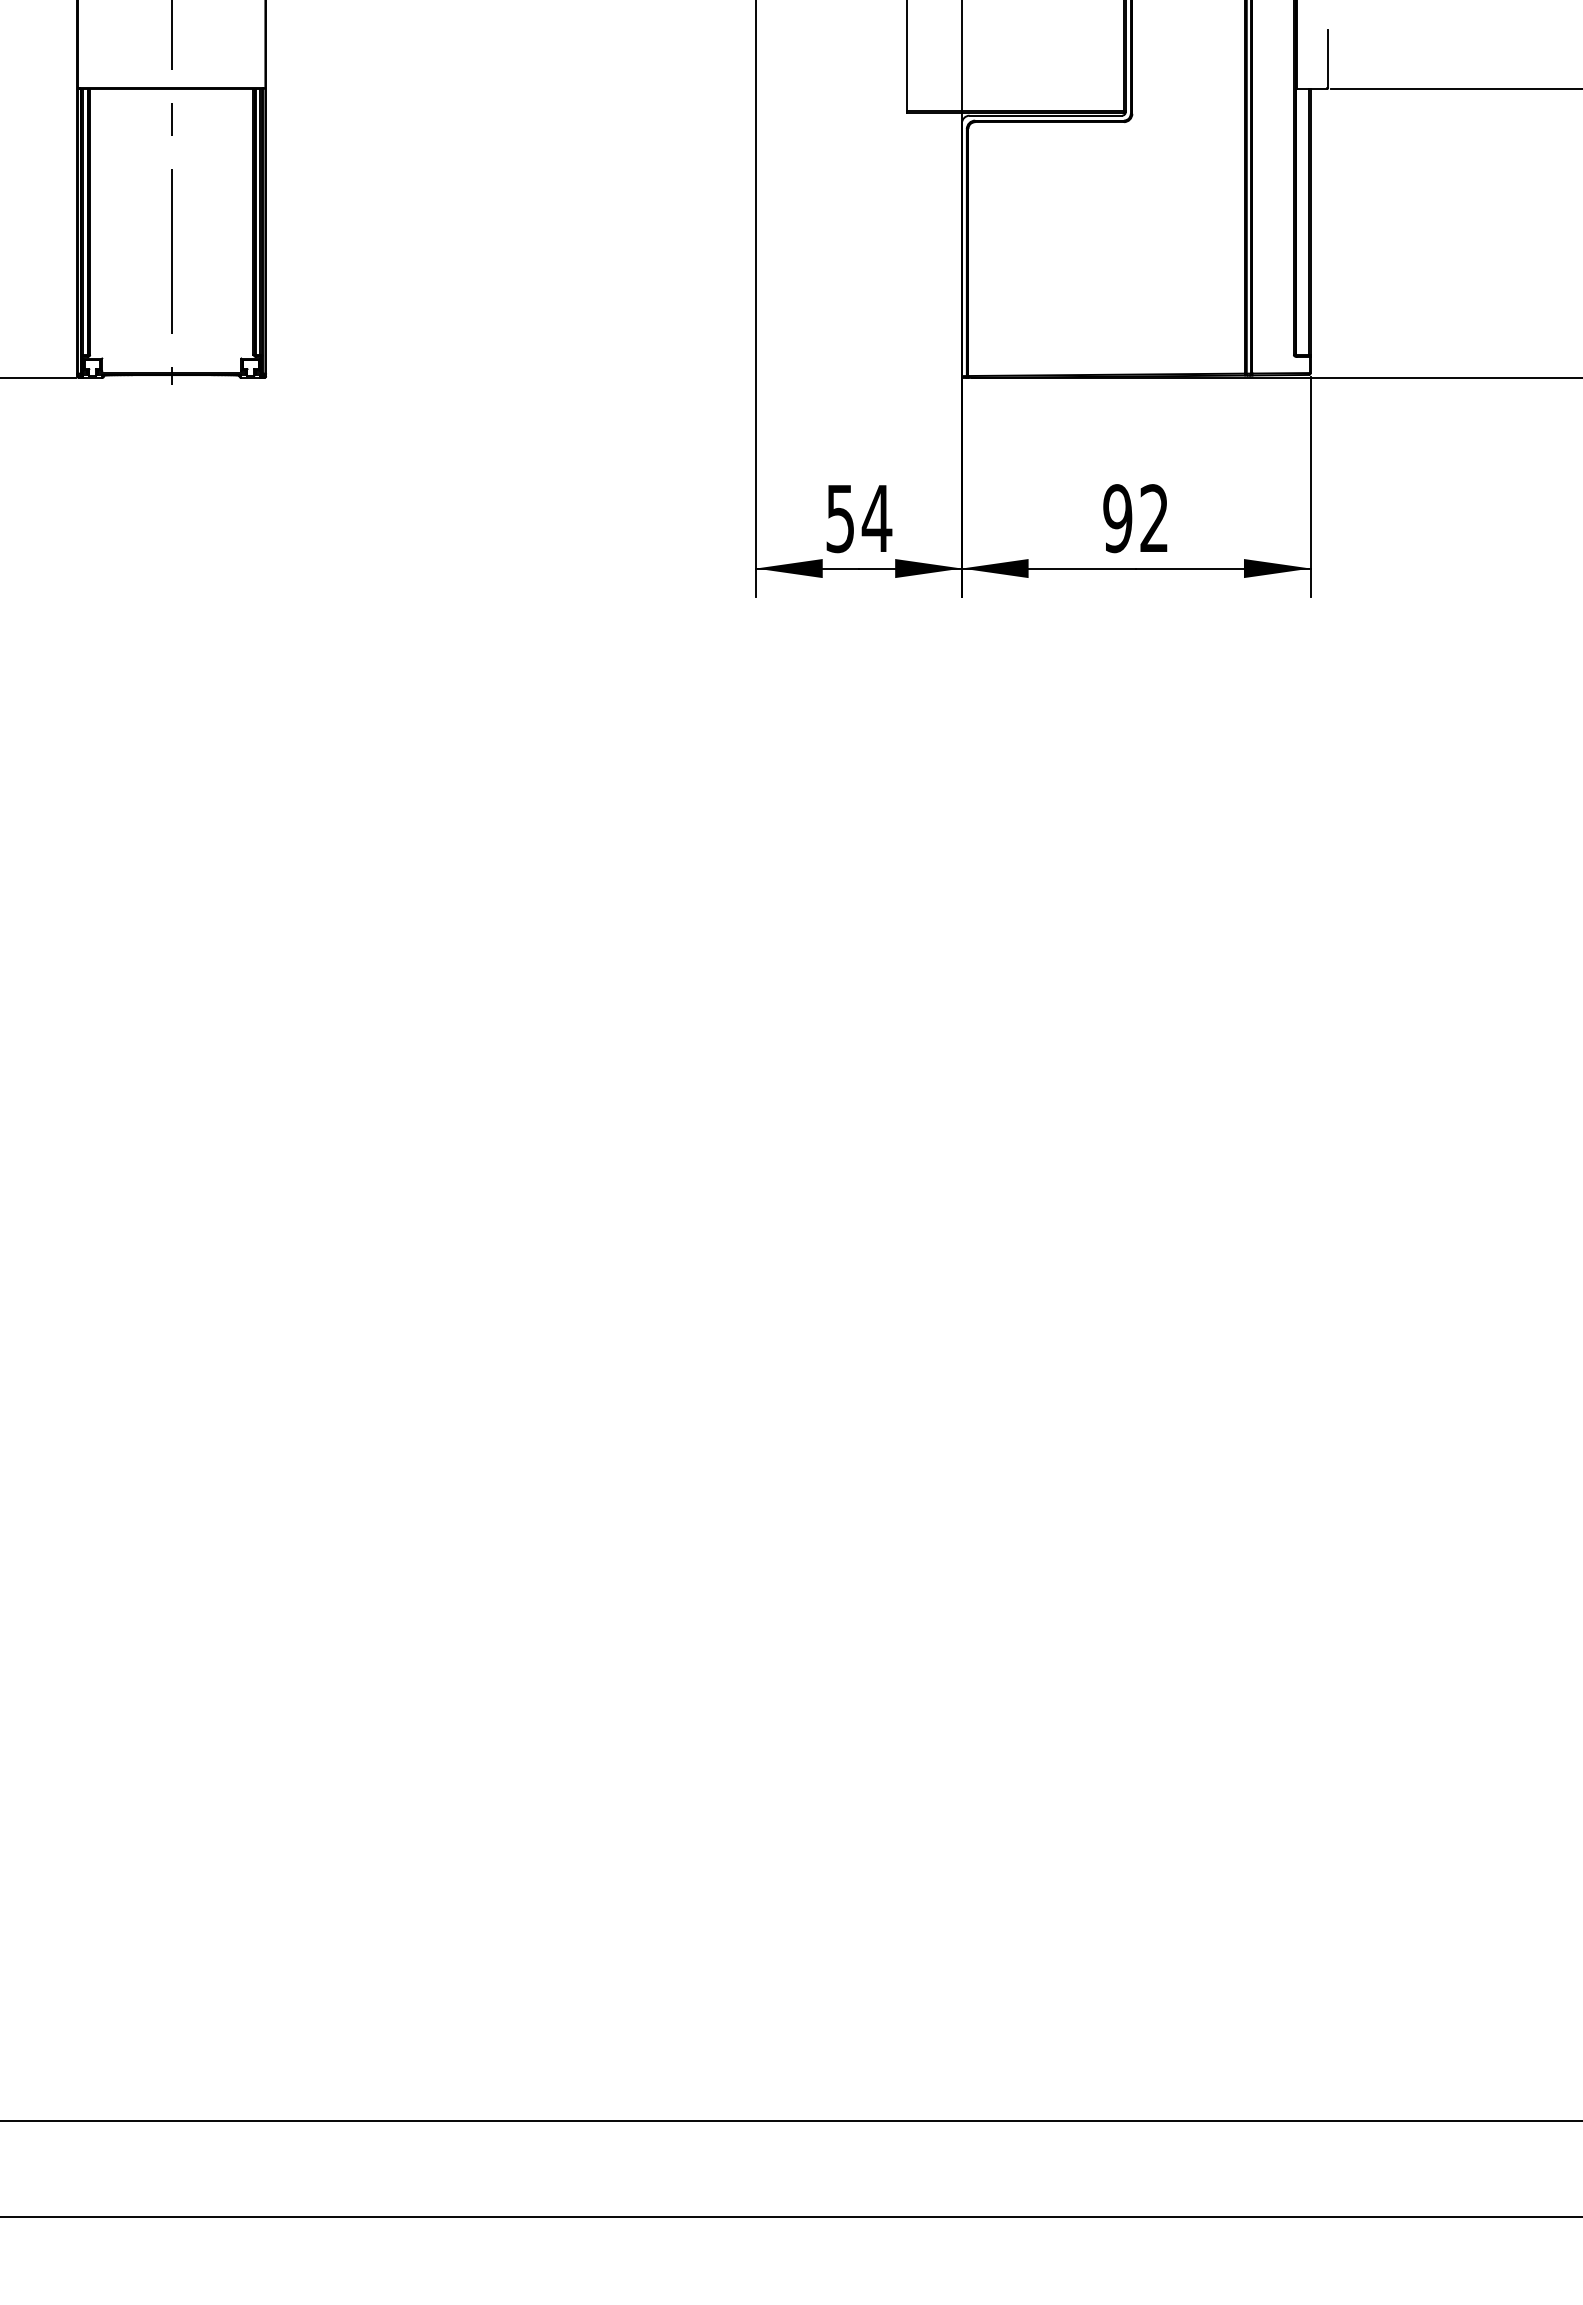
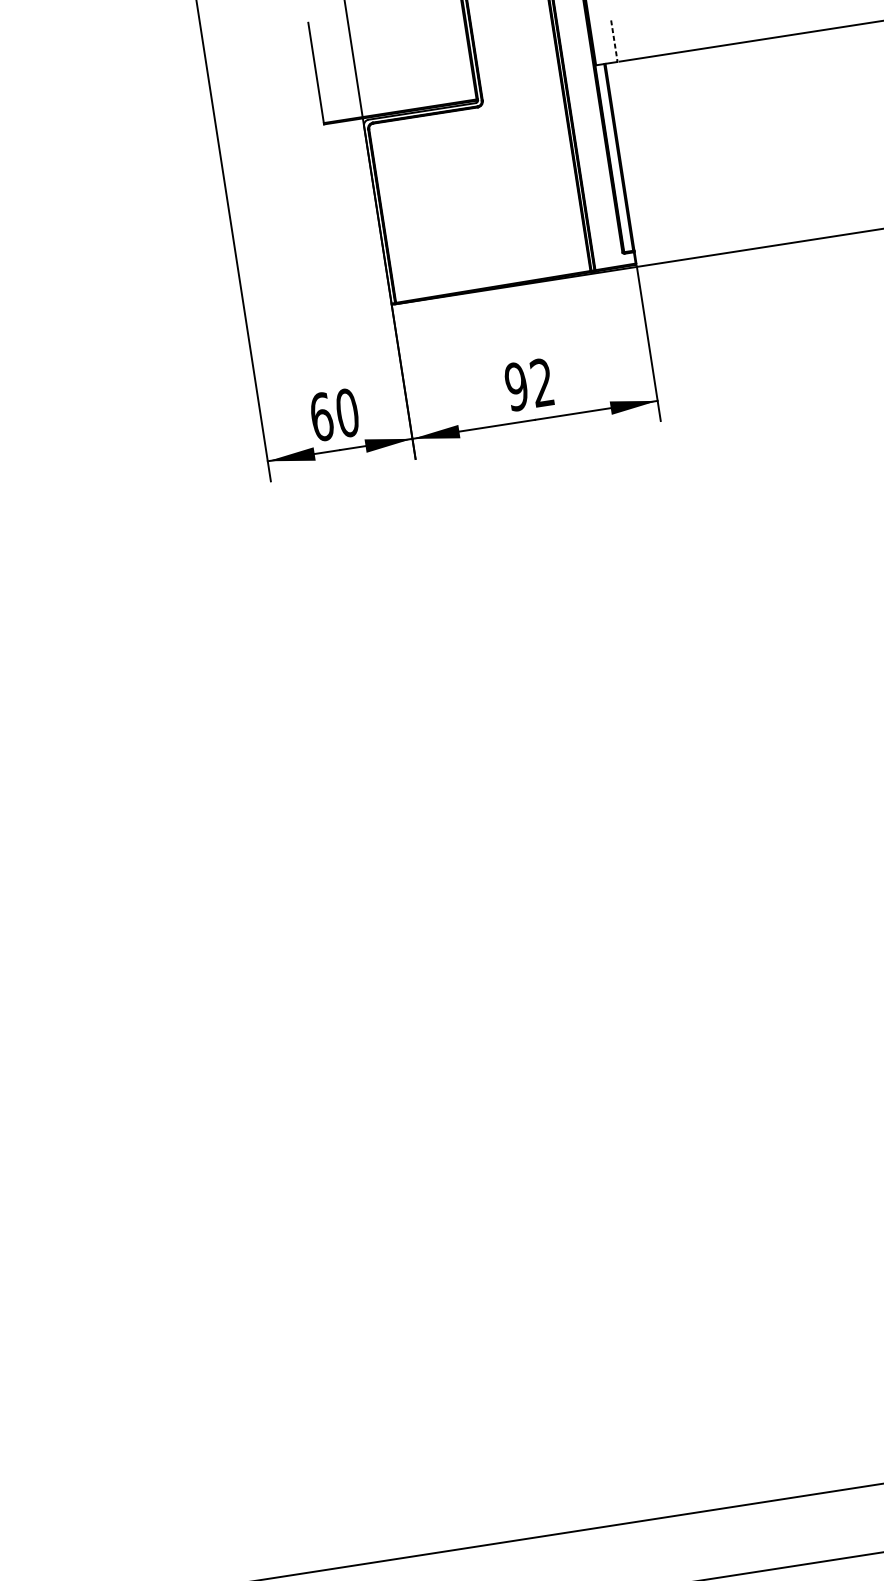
line: (1327, 59) -> (614, 41), solid -> dashed
text: (859, 518) -> (335, 414), 54 -> 60

